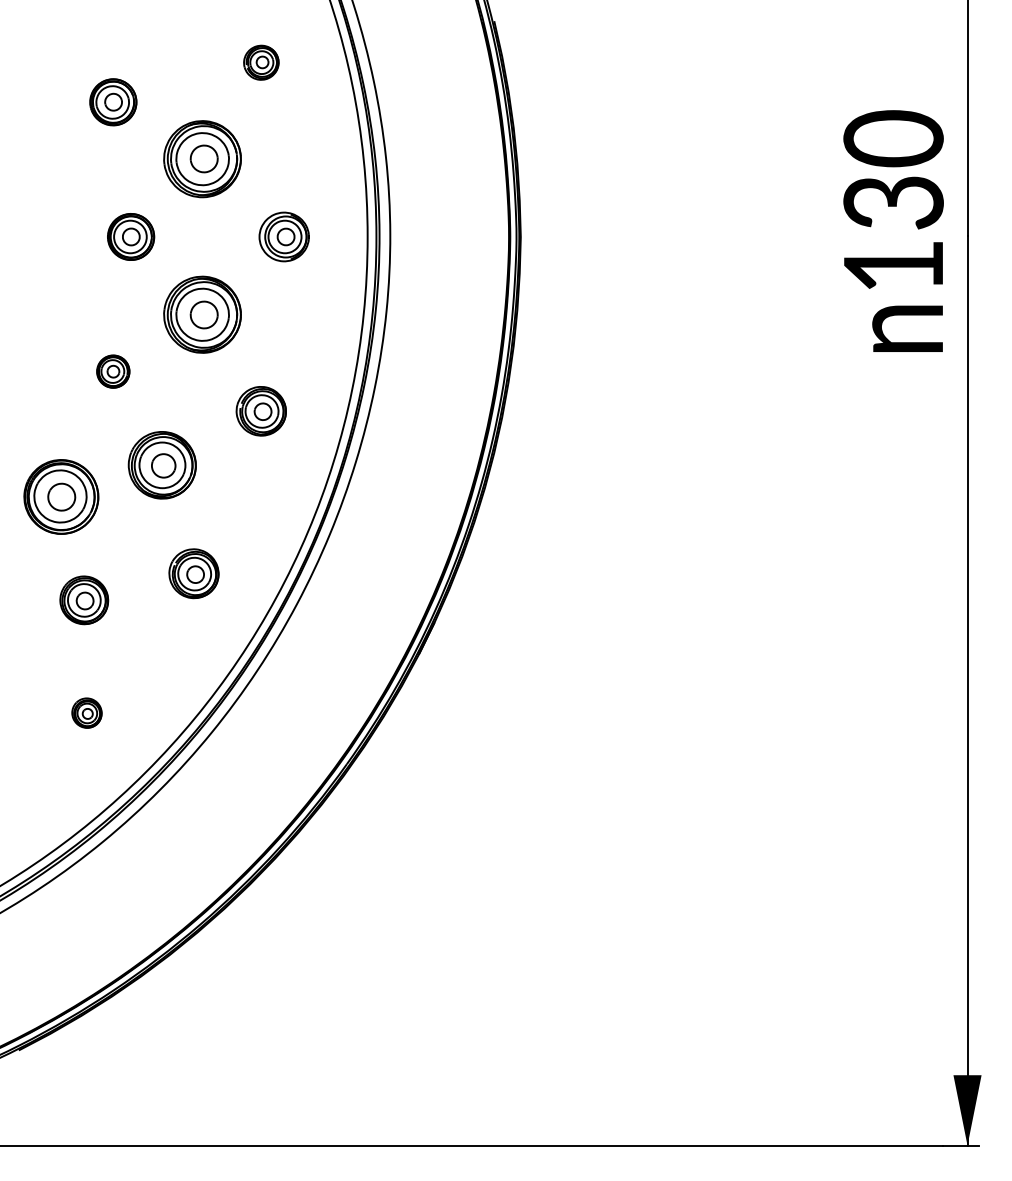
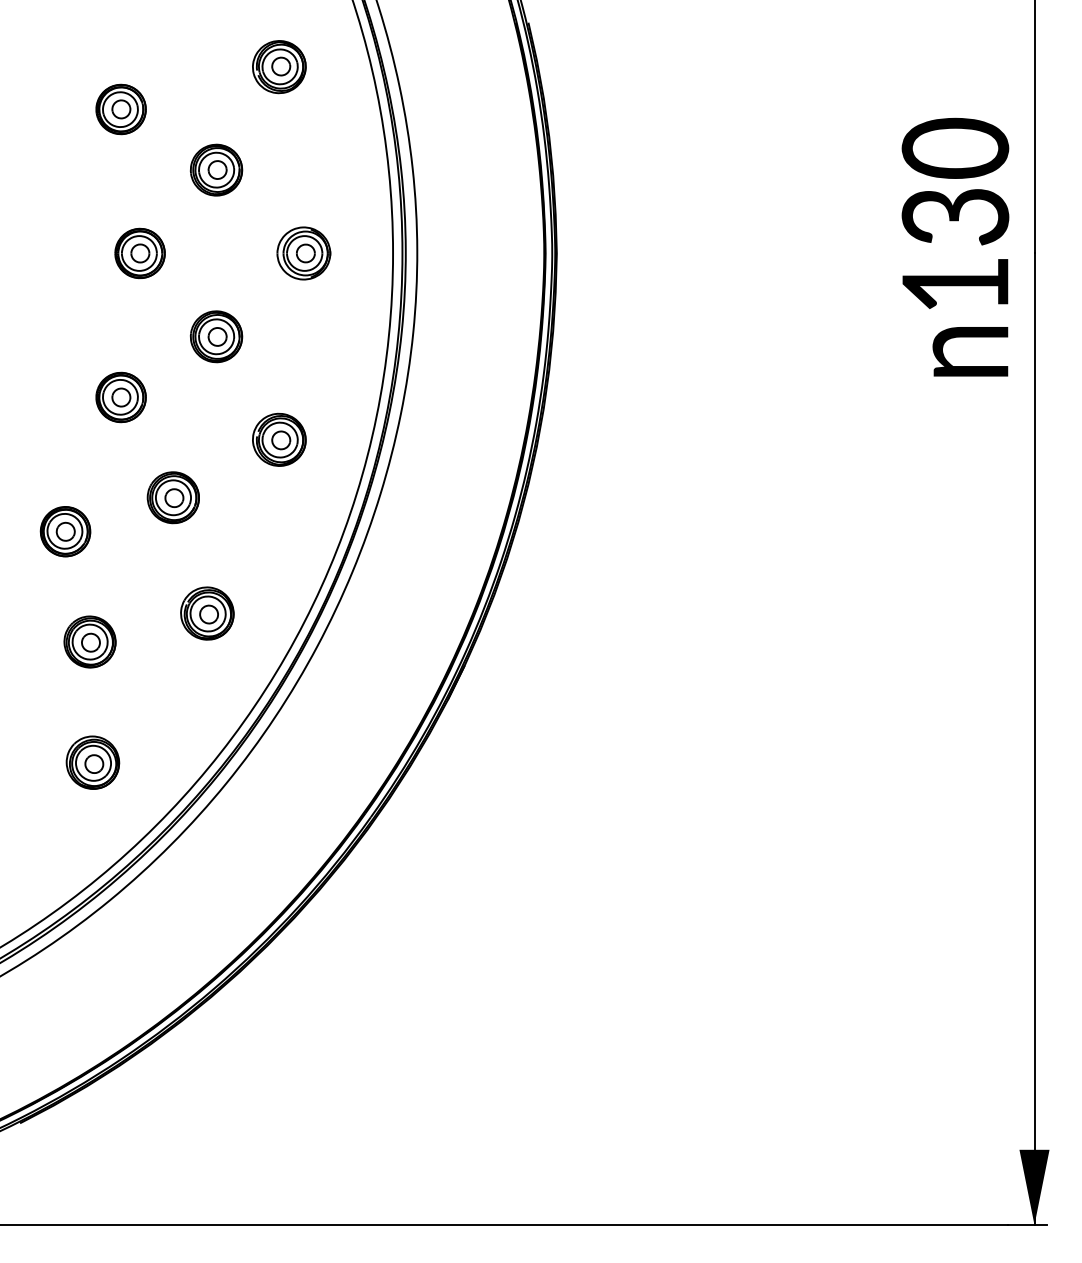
part: (261, 63) -> (279, 67), size x1.43
part: (202, 158) -> (216, 169), size x0.62
part: (202, 314) -> (216, 336), size x0.62
part: (112, 371) -> (120, 397), size x1.43
part: (161, 465) -> (172, 497), size x0.71
part: (61, 496) -> (65, 531), size x0.62
part: (86, 713) -> (92, 762), size x1.67

